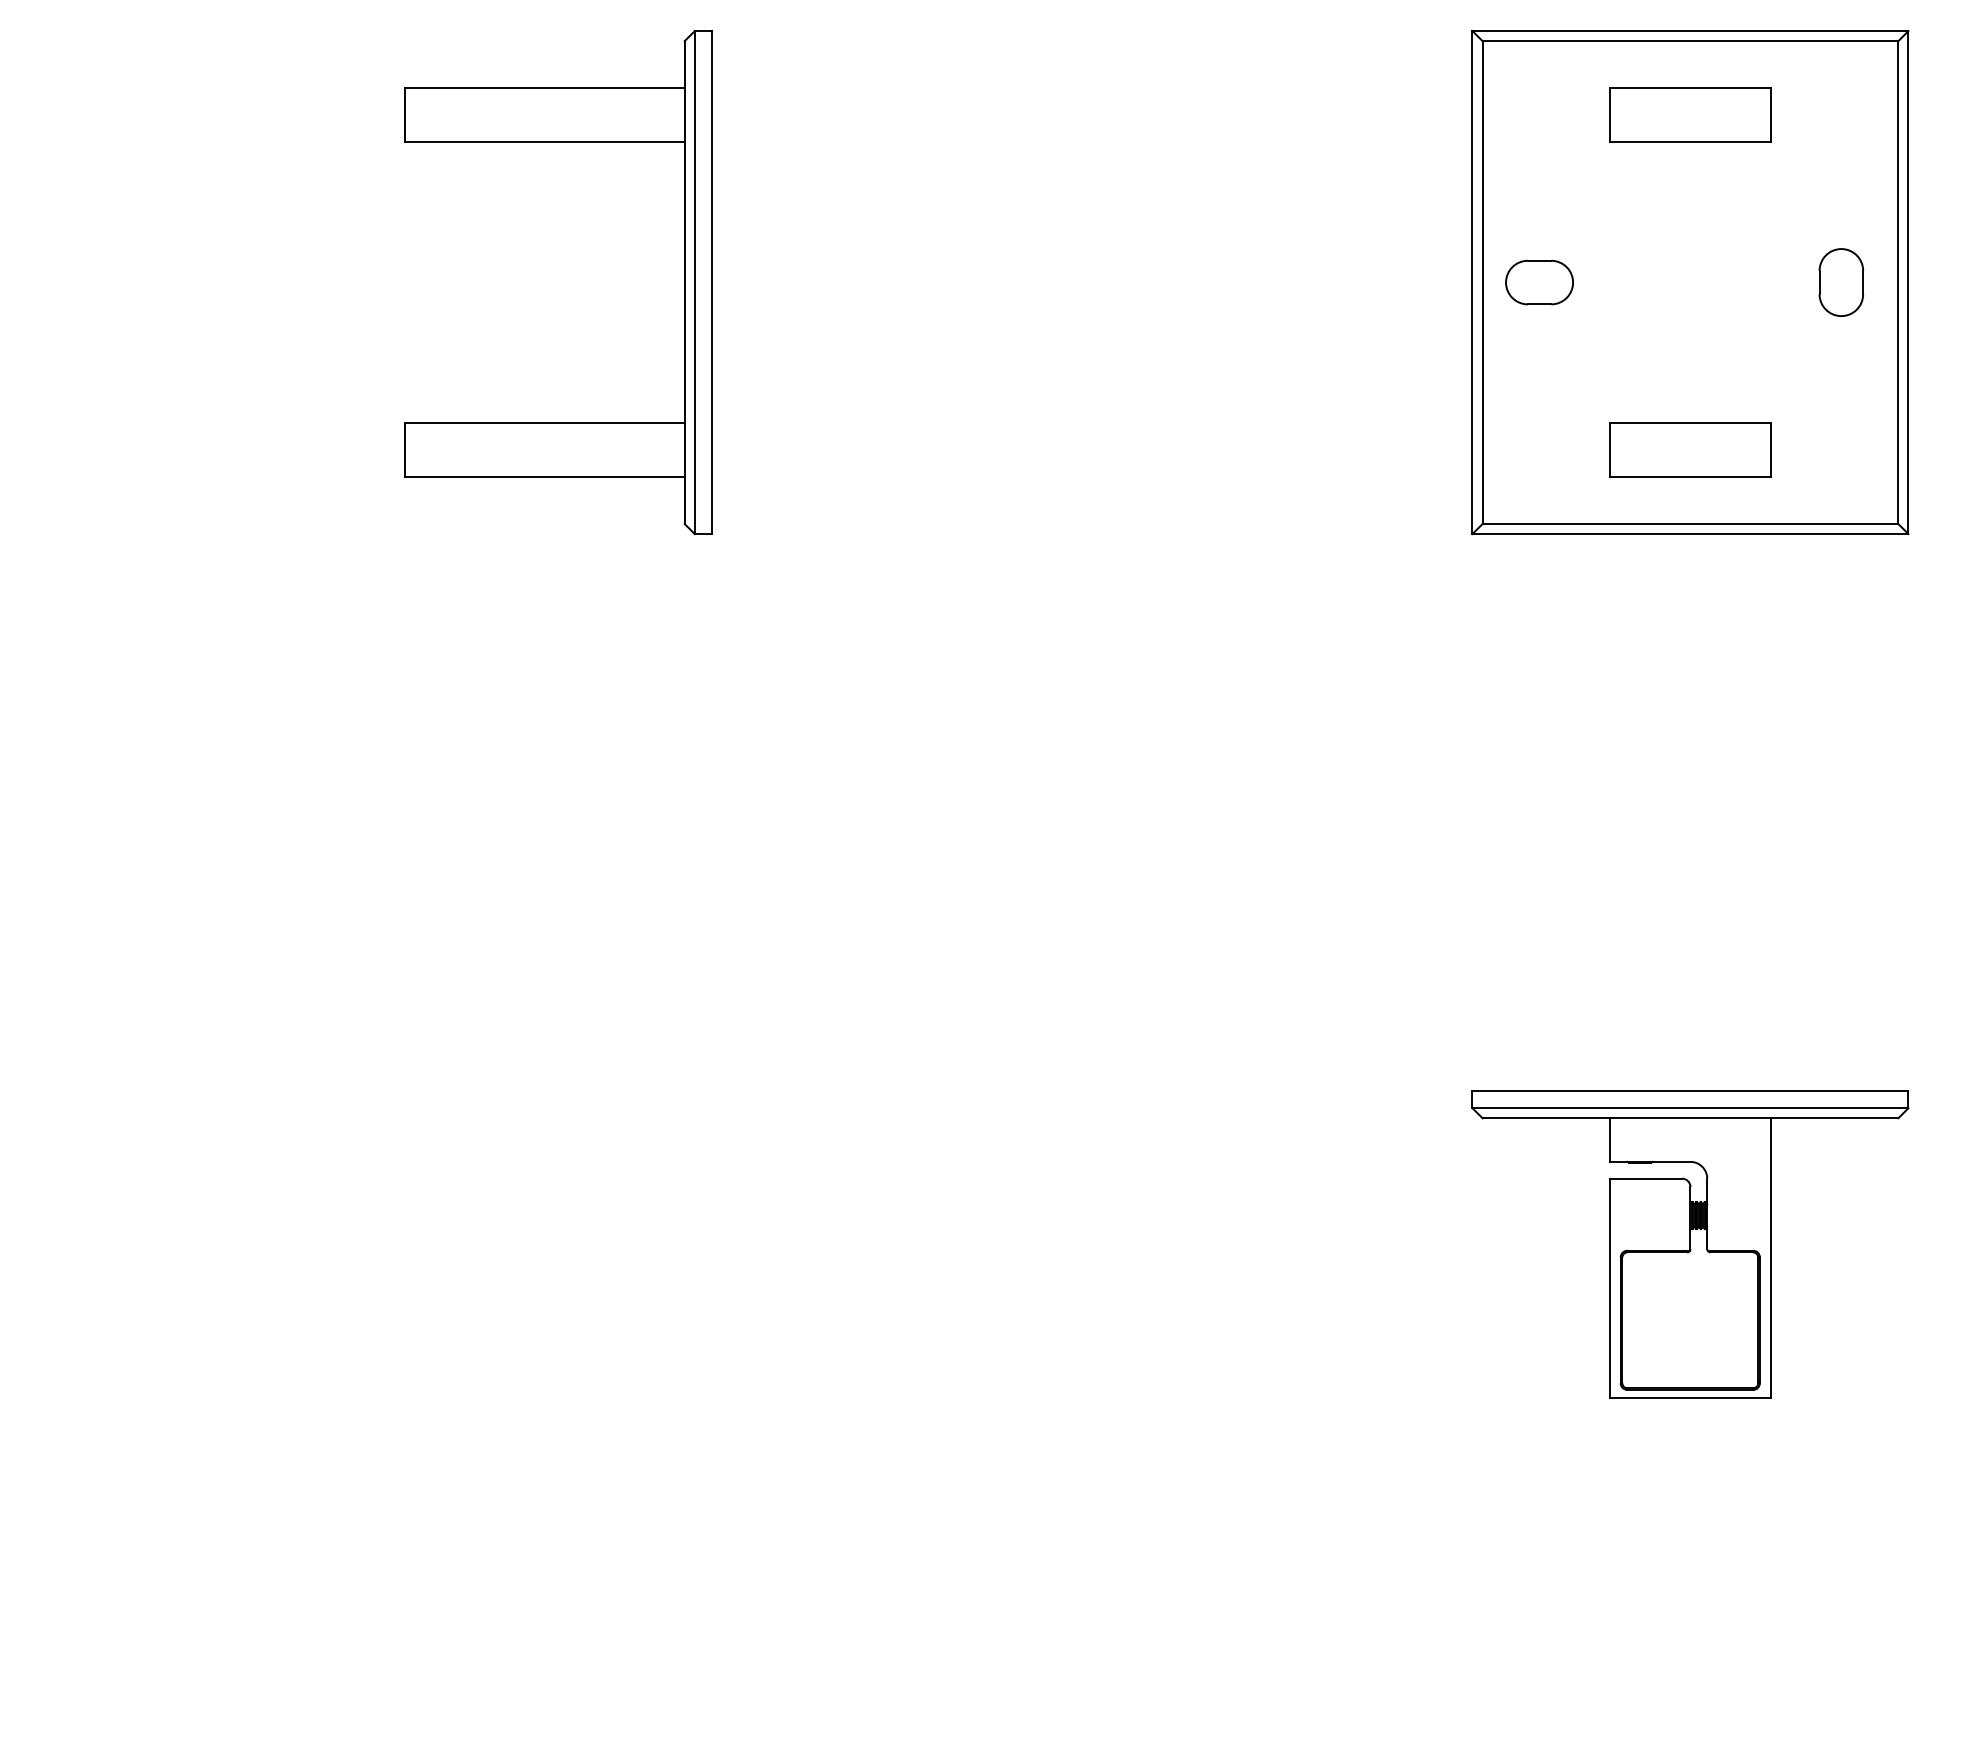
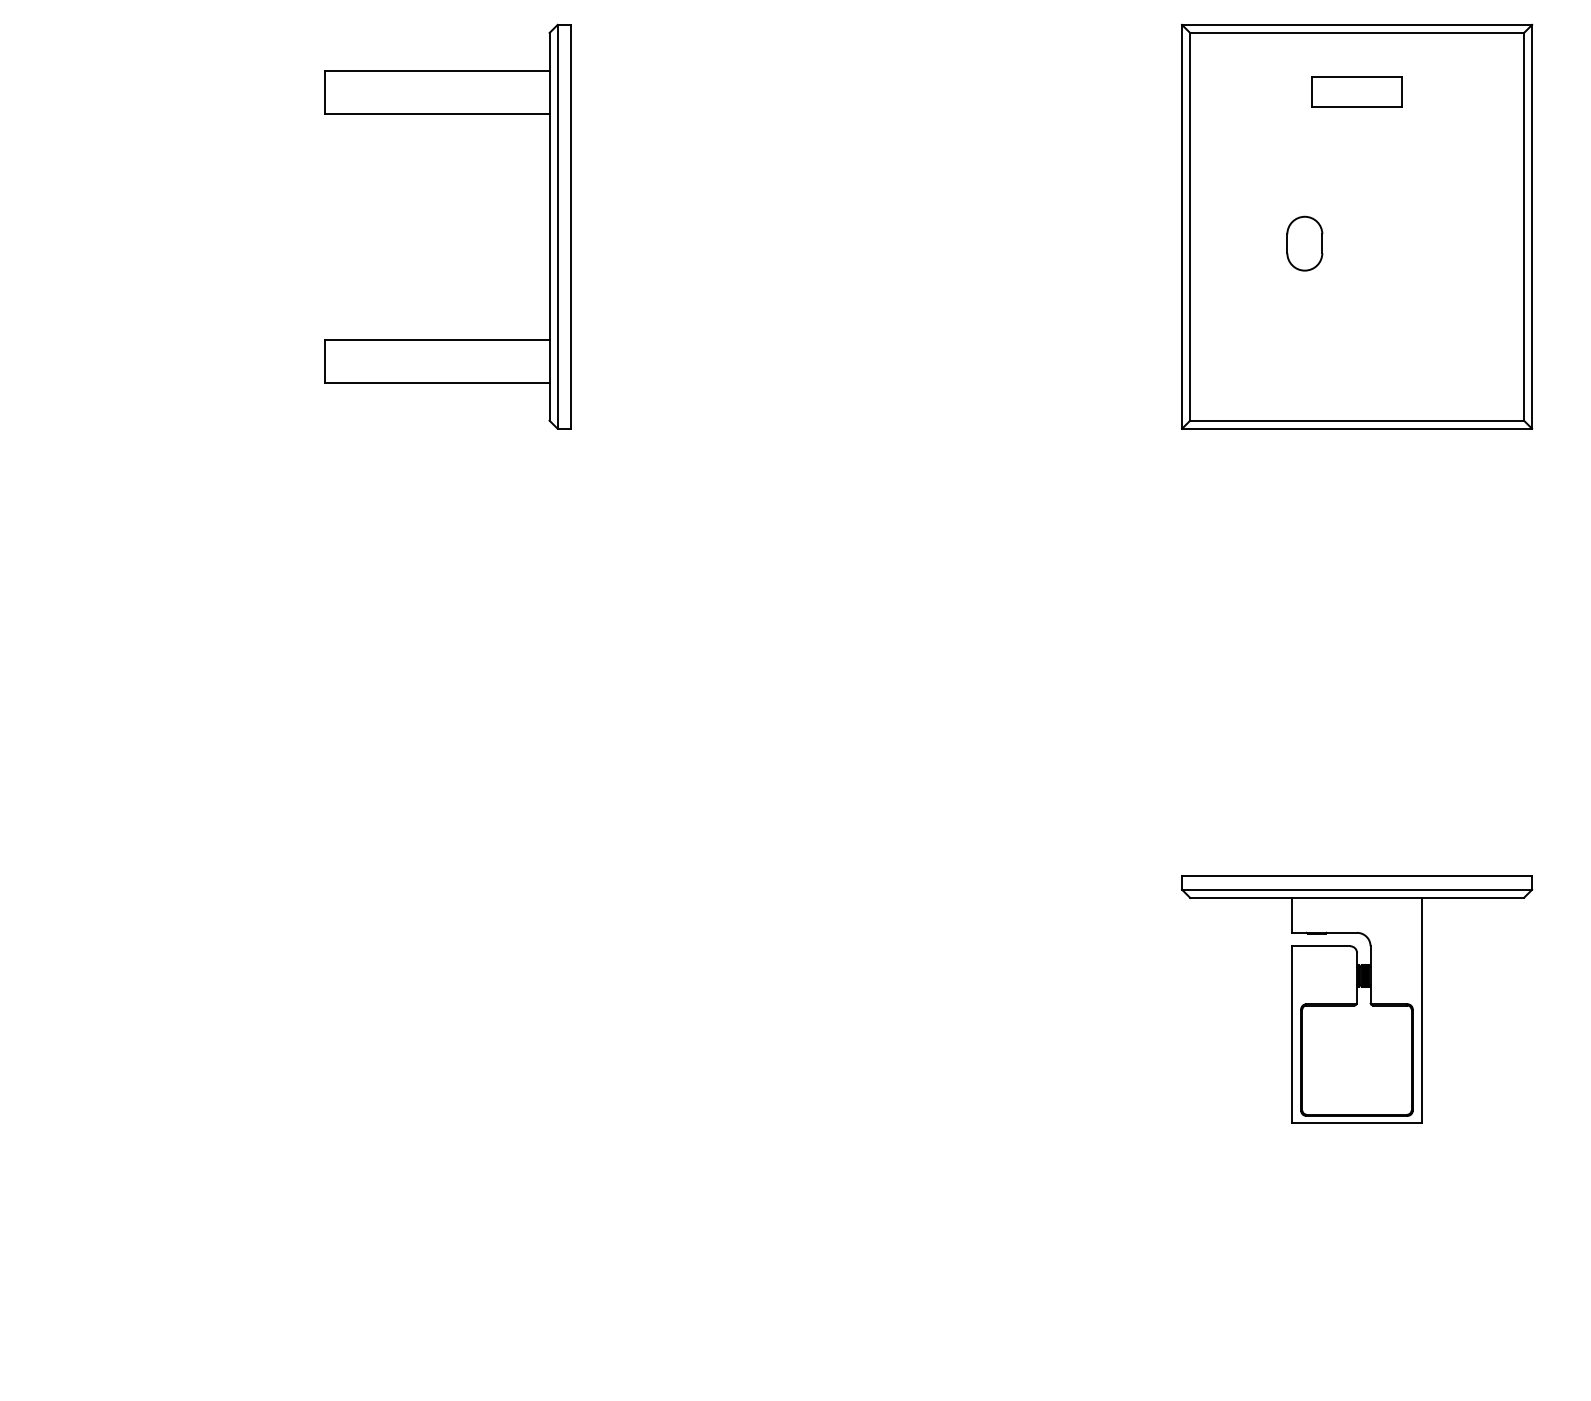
part: (1690, 114) -> (1357, 91), size x0.7
part: (1539, 282) -> (1235, 226), removed
part: (1840, 282) -> (1304, 243), moved
part: (1690, 449) -> (1357, 360), removed

